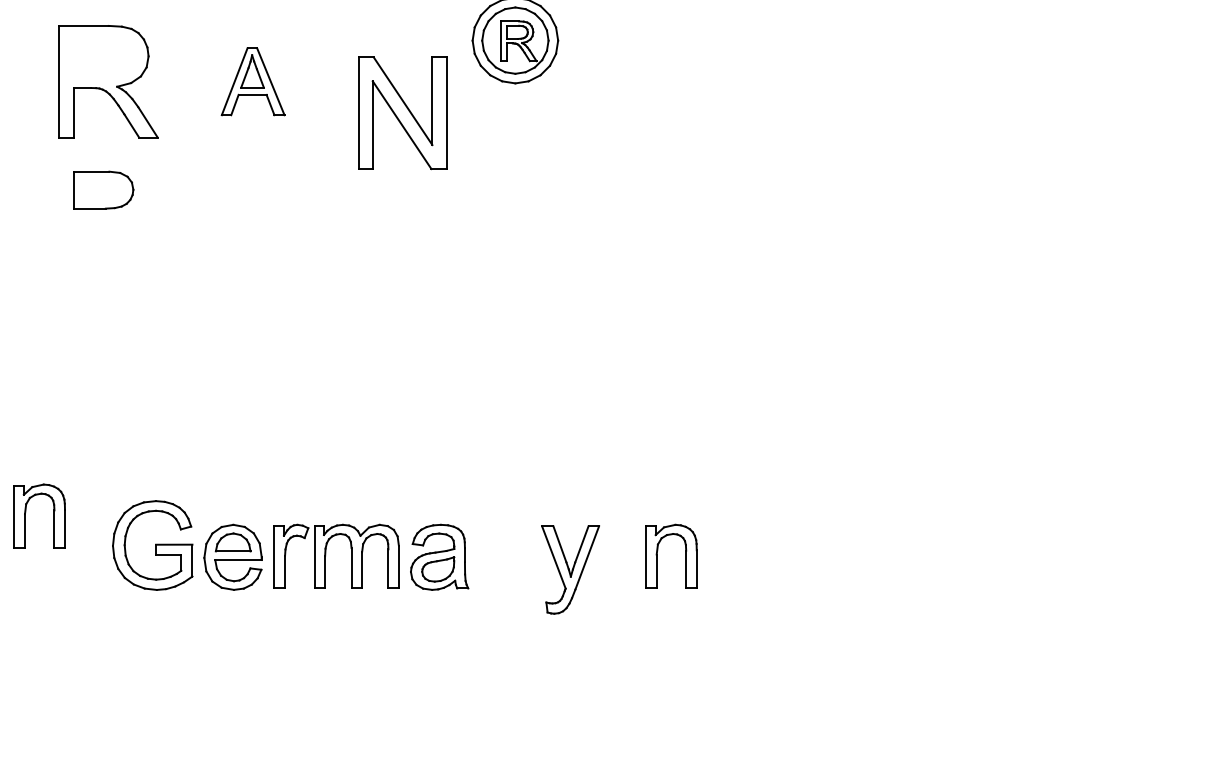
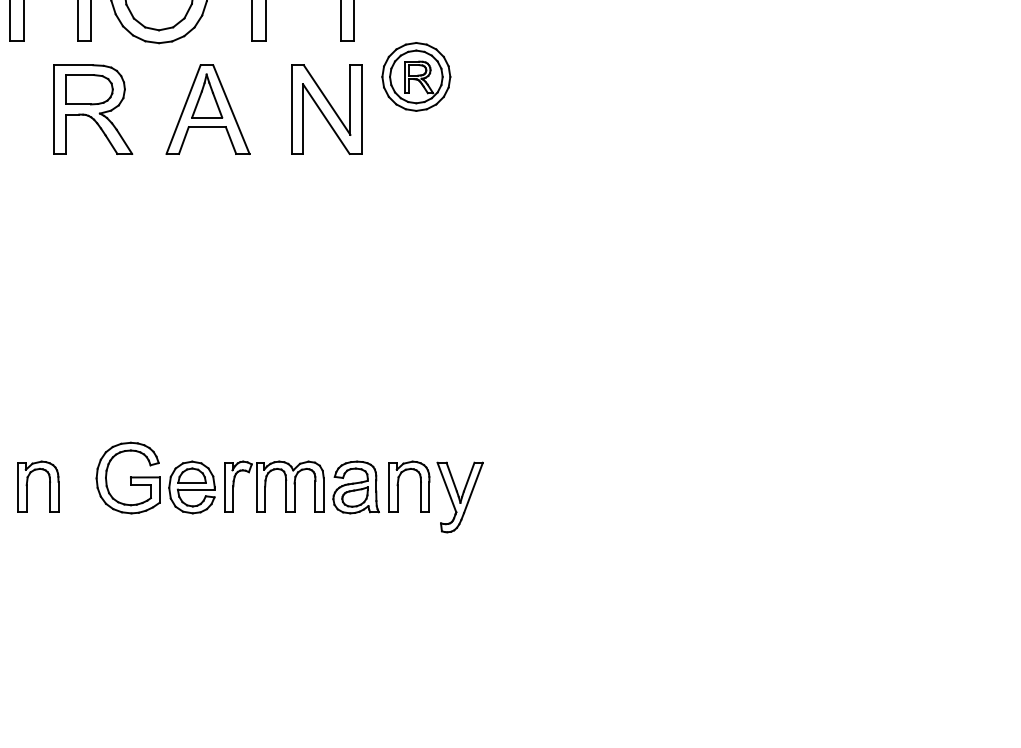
part: (252, 81) -> (207, 109), size x1.67
part: (402, 113) -> (326, 109), moved
part: (104, 189) -> (89, 89), moved
part: (25, 515) -> (27, 486), moved
part: (657, 556) -> (398, 486), moved

